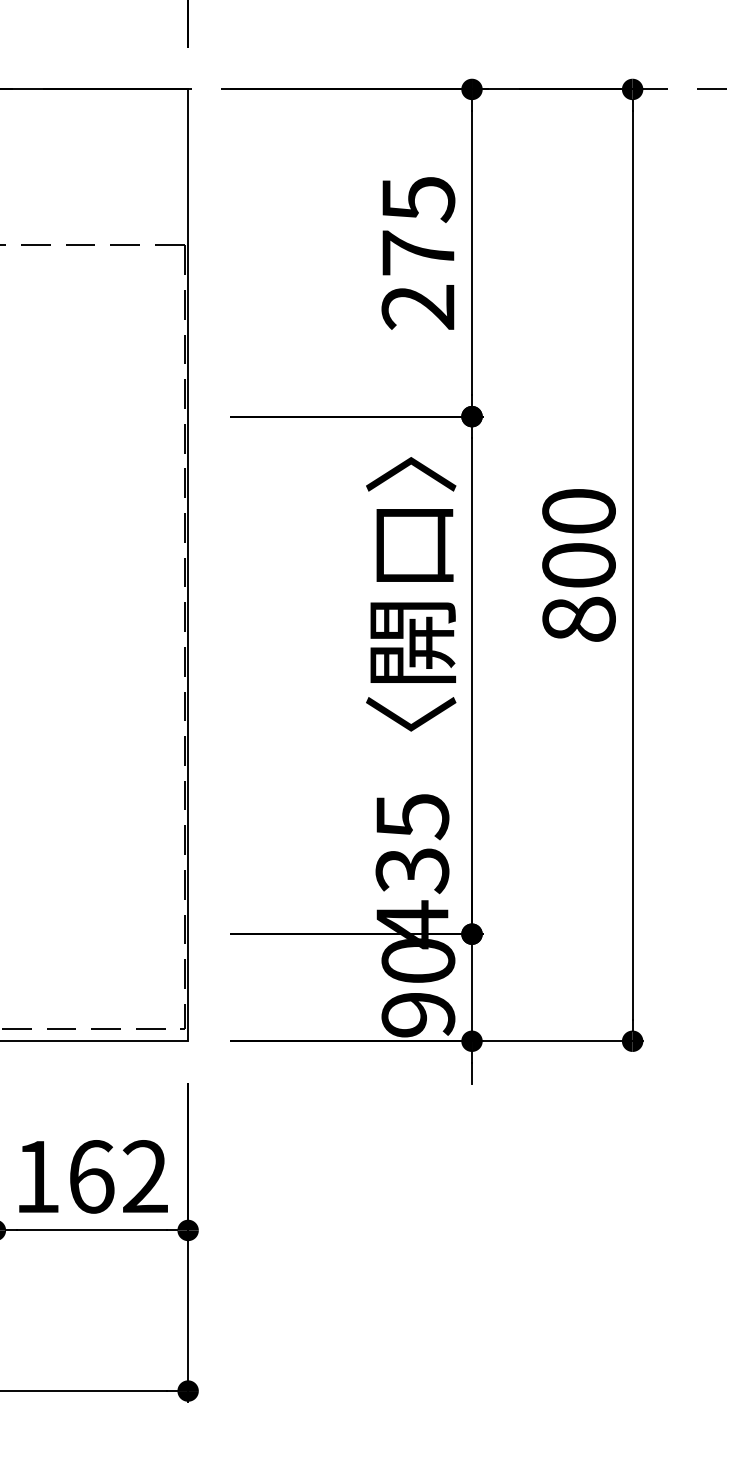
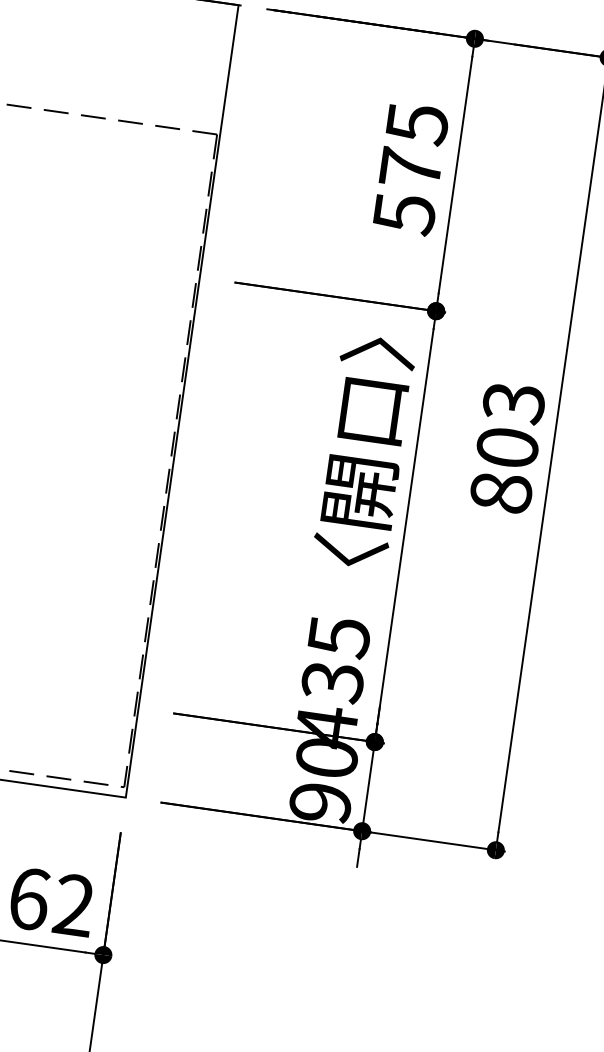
text: (418, 308) -> (404, 214), 275 -> 575
text: (578, 512) -> (513, 403), 800 -> 803

